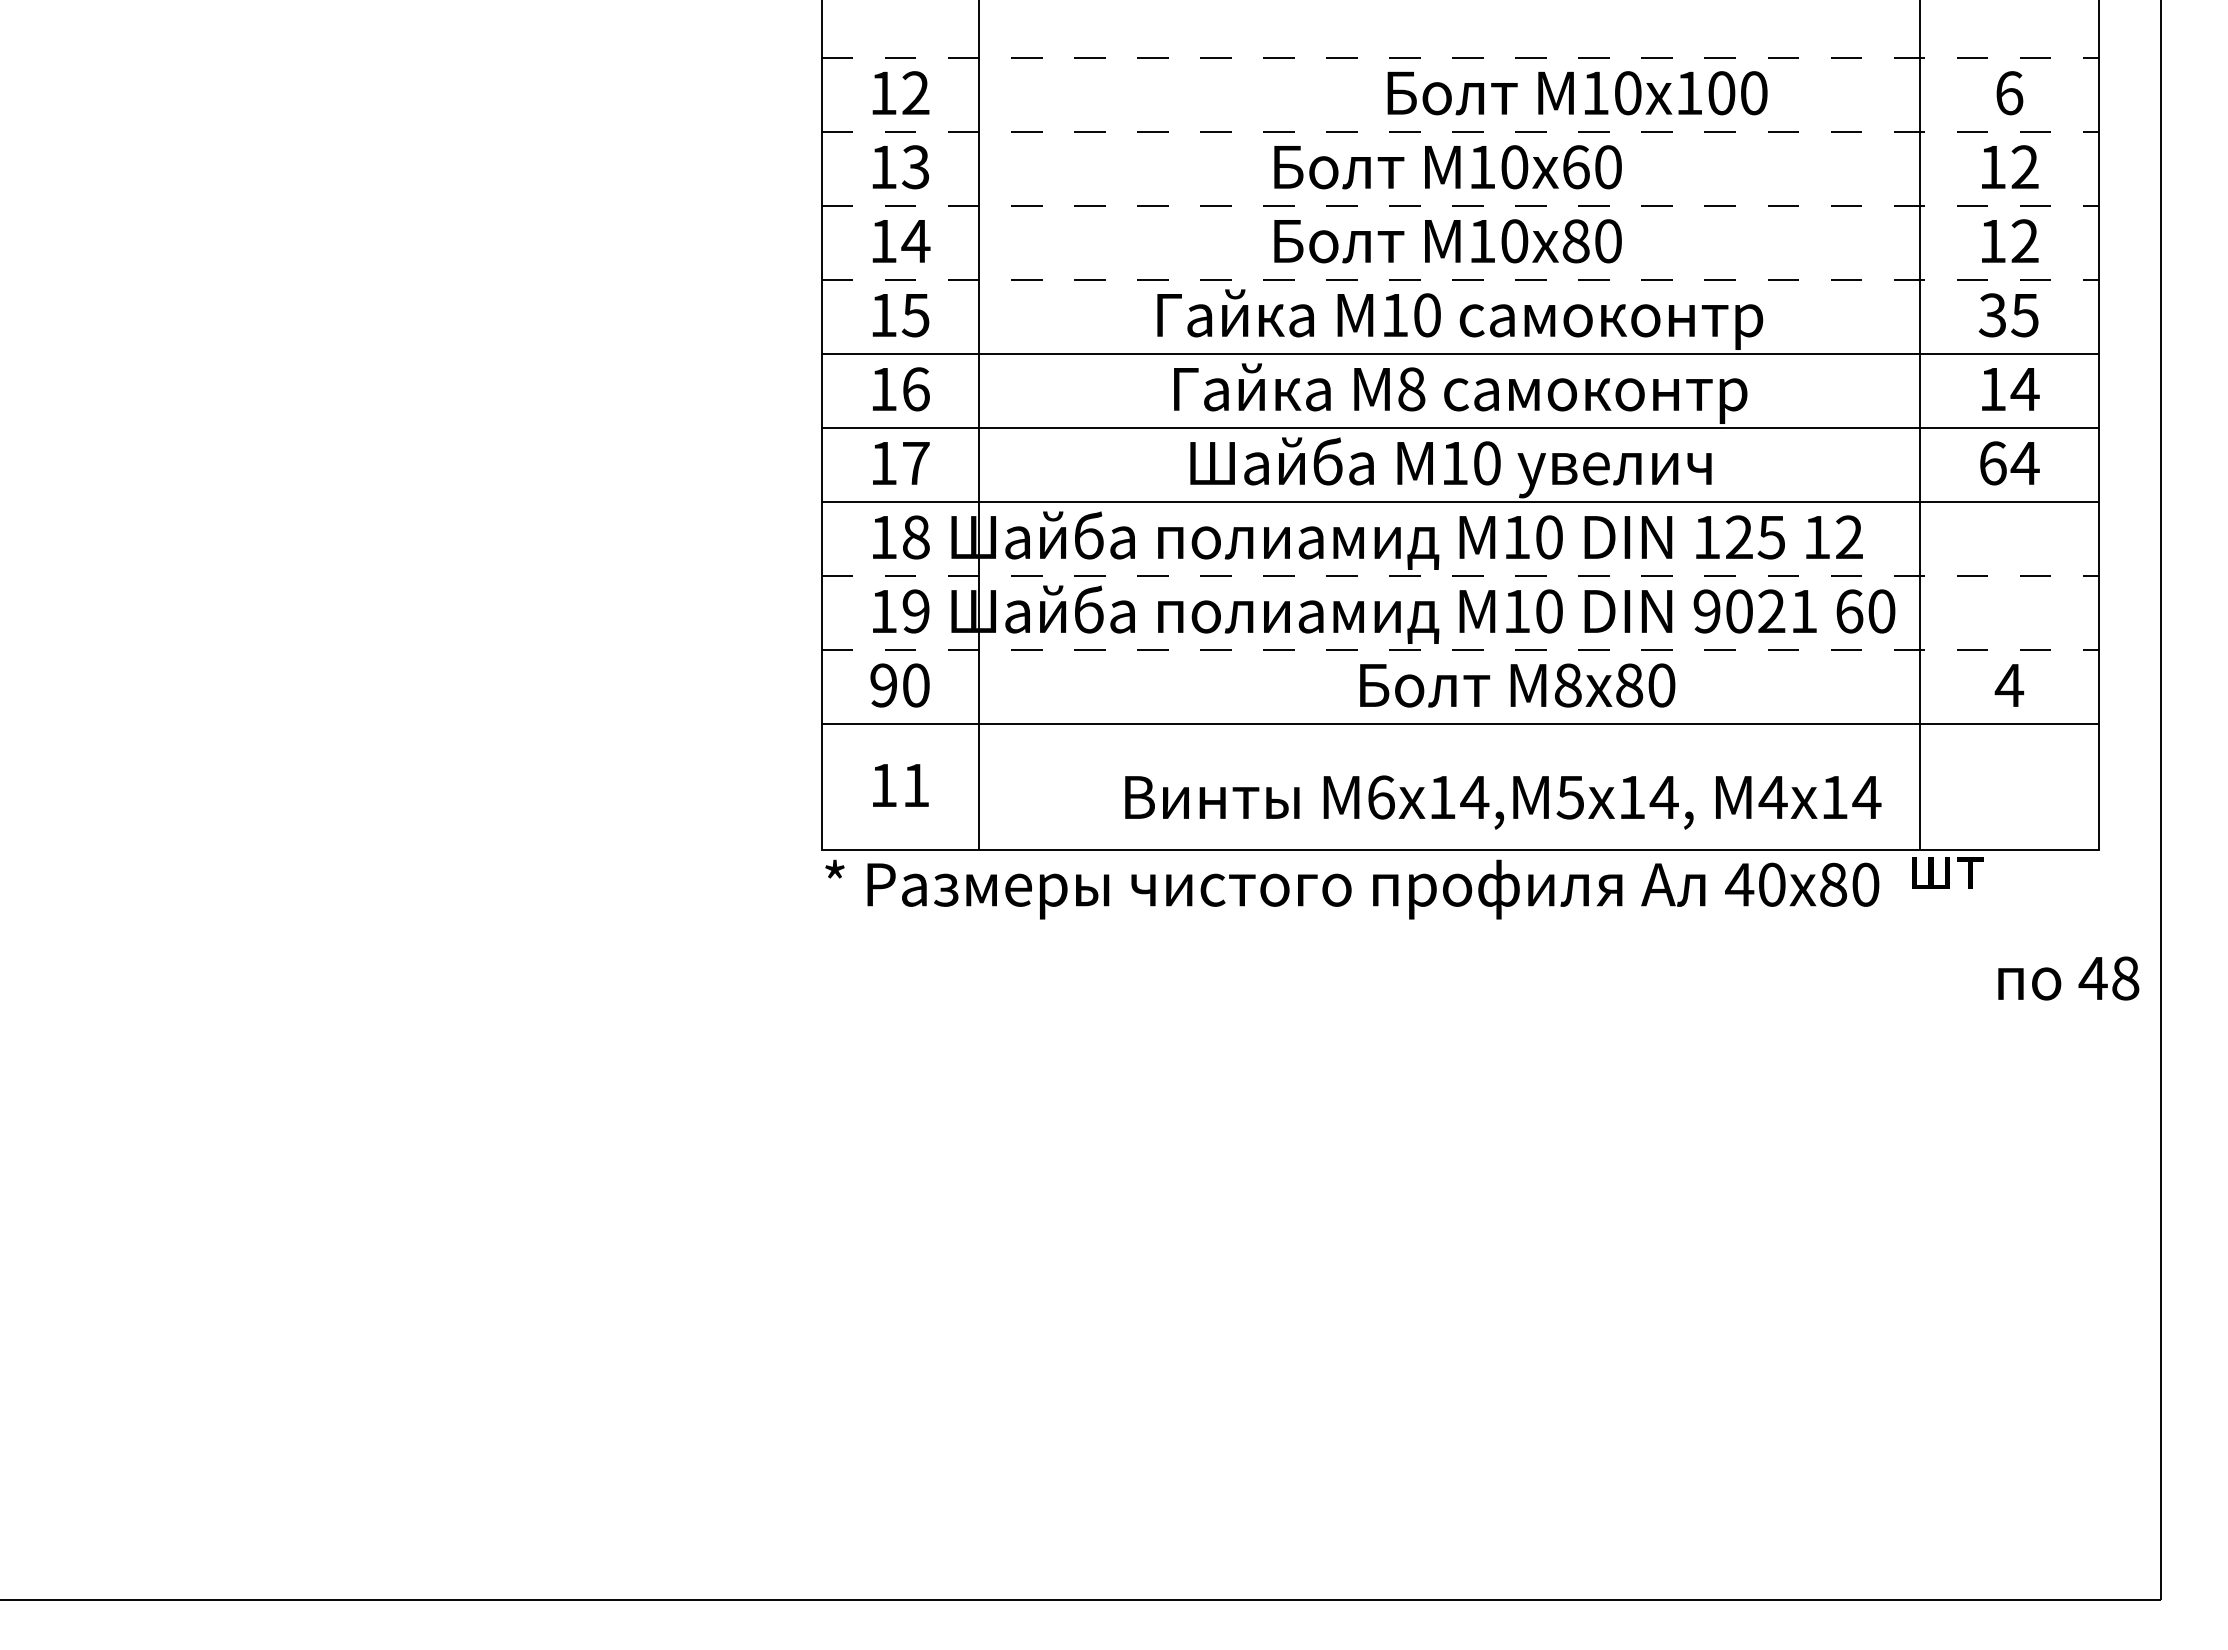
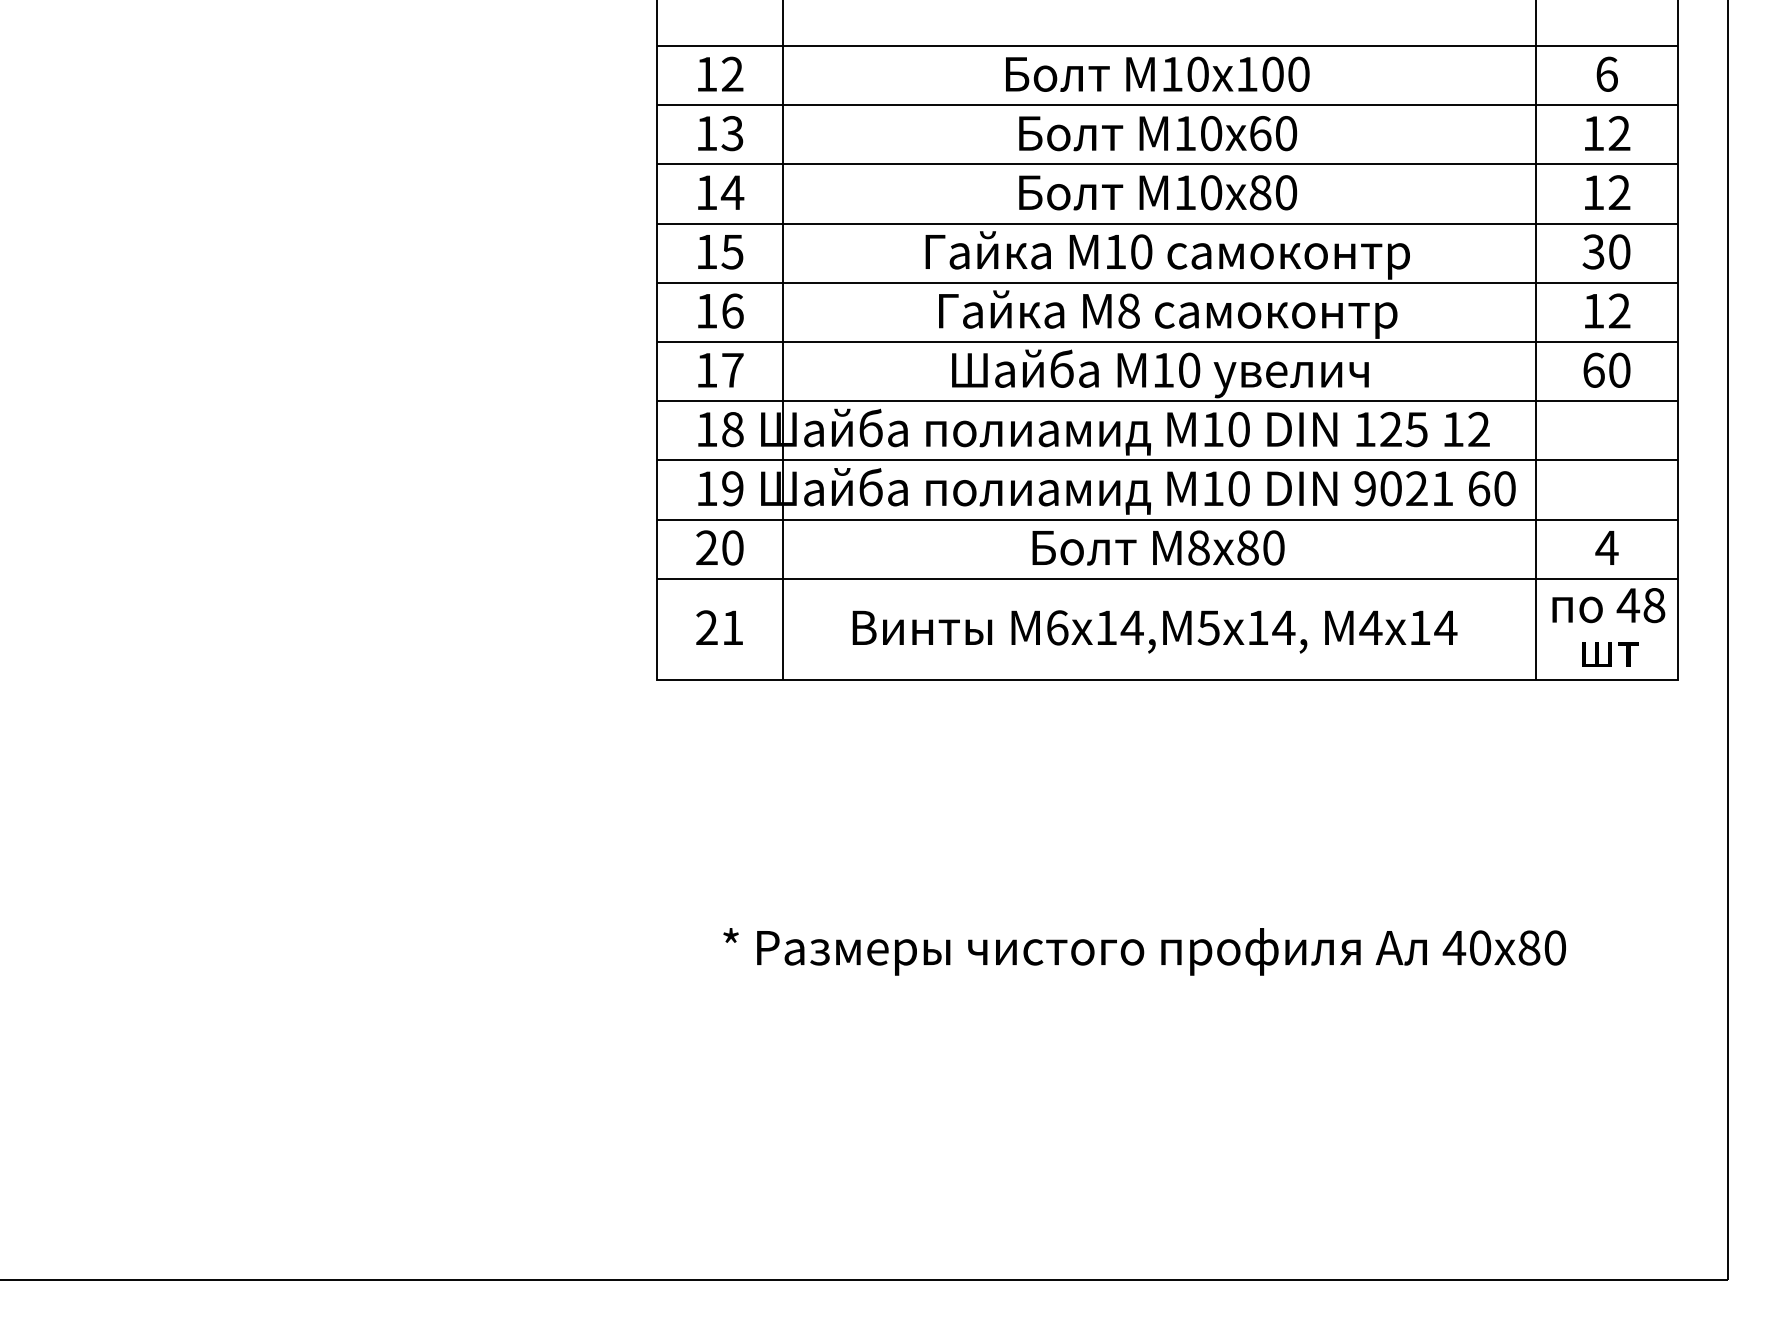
line: (1460, 57) -> (1168, 45), dashed -> solid
text: (1577, 93) -> (1157, 74), moved
line: (1460, 131) -> (1168, 104), dashed -> solid
line: (1460, 205) -> (1168, 164), dashed -> solid
line: (1460, 279) -> (1168, 223), dashed -> solid
text: (2024, 315) -> (1619, 252), 35 -> 30
text: (2024, 388) -> (1619, 310), 14 -> 12
text: (2024, 463) -> (1619, 370), 64 -> 60
line: (1460, 576) -> (1168, 460), dashed -> solid
line: (1460, 650) -> (1168, 519), dashed -> solid
text: (883, 685) -> (706, 547), 90 -> 20
text: (1517, 685) -> (1158, 547), moved
text: (883, 784) -> (706, 627), 11 -> 21
text: (1503, 802) -> (1155, 631), moved
text: (1947, 872) -> (1610, 654), moved
text: (1352, 889) -> (1144, 951), moved
text: (2068, 978) -> (1608, 605), moved

